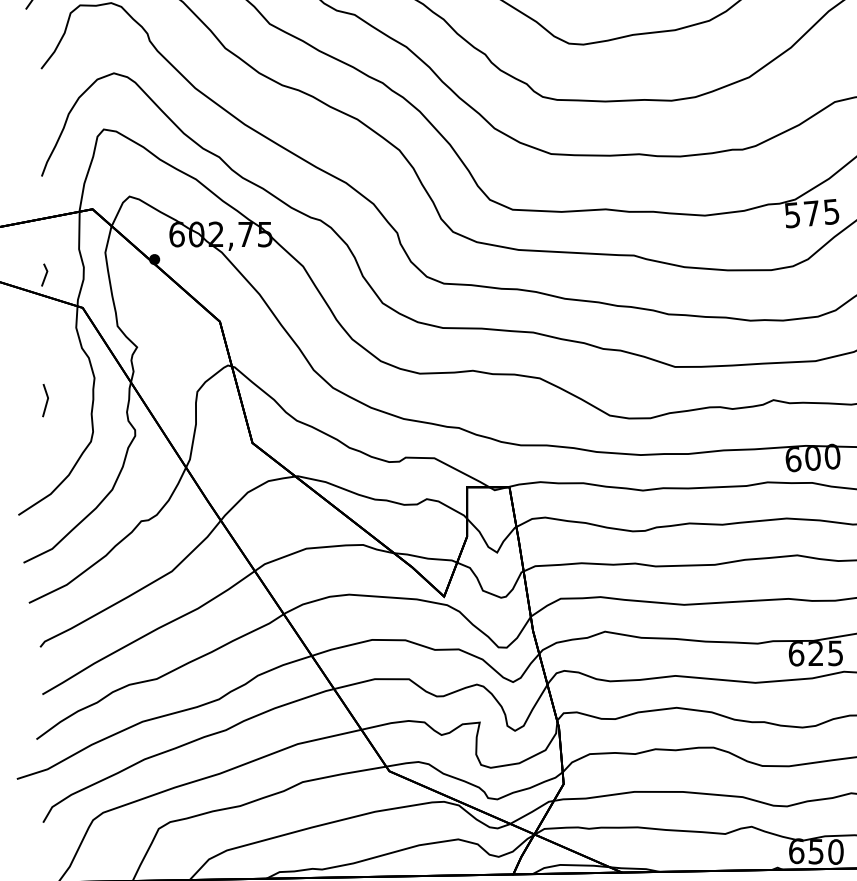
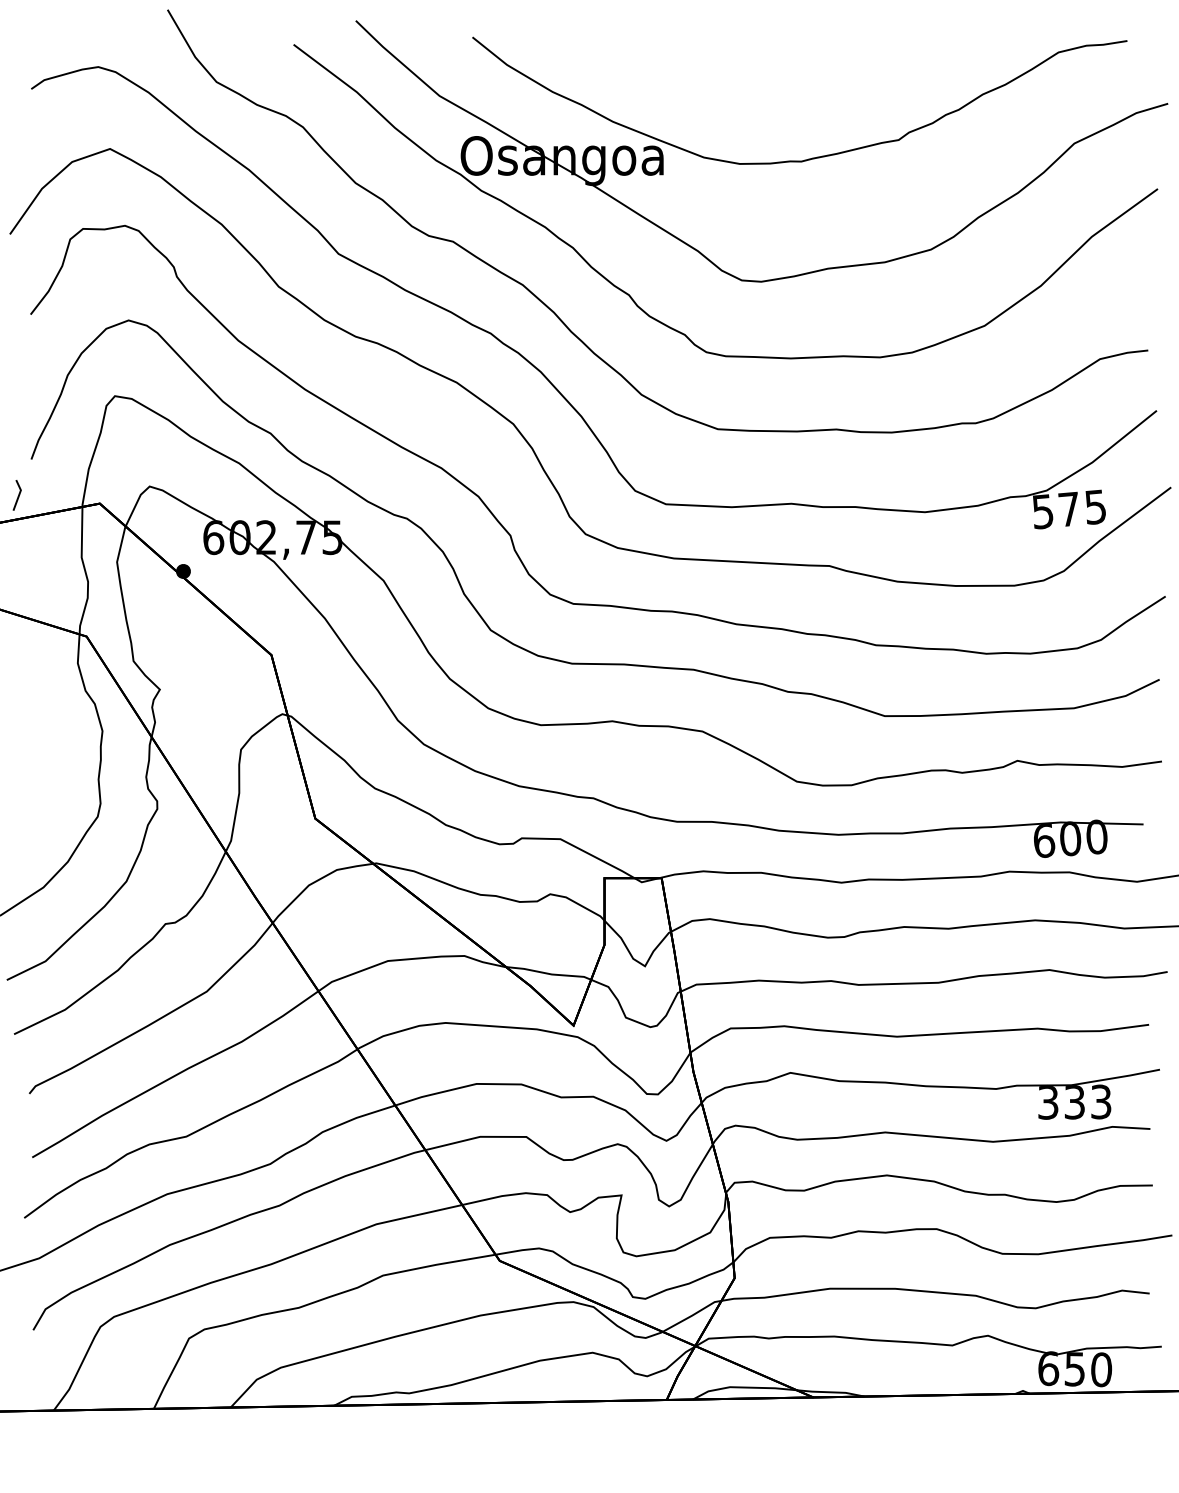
line: (44, 275) -> (17, 496), moved
line: (46, 401) -> (37, 762), removed
text: (815, 652) -> (1074, 1101), 625 -> 333

